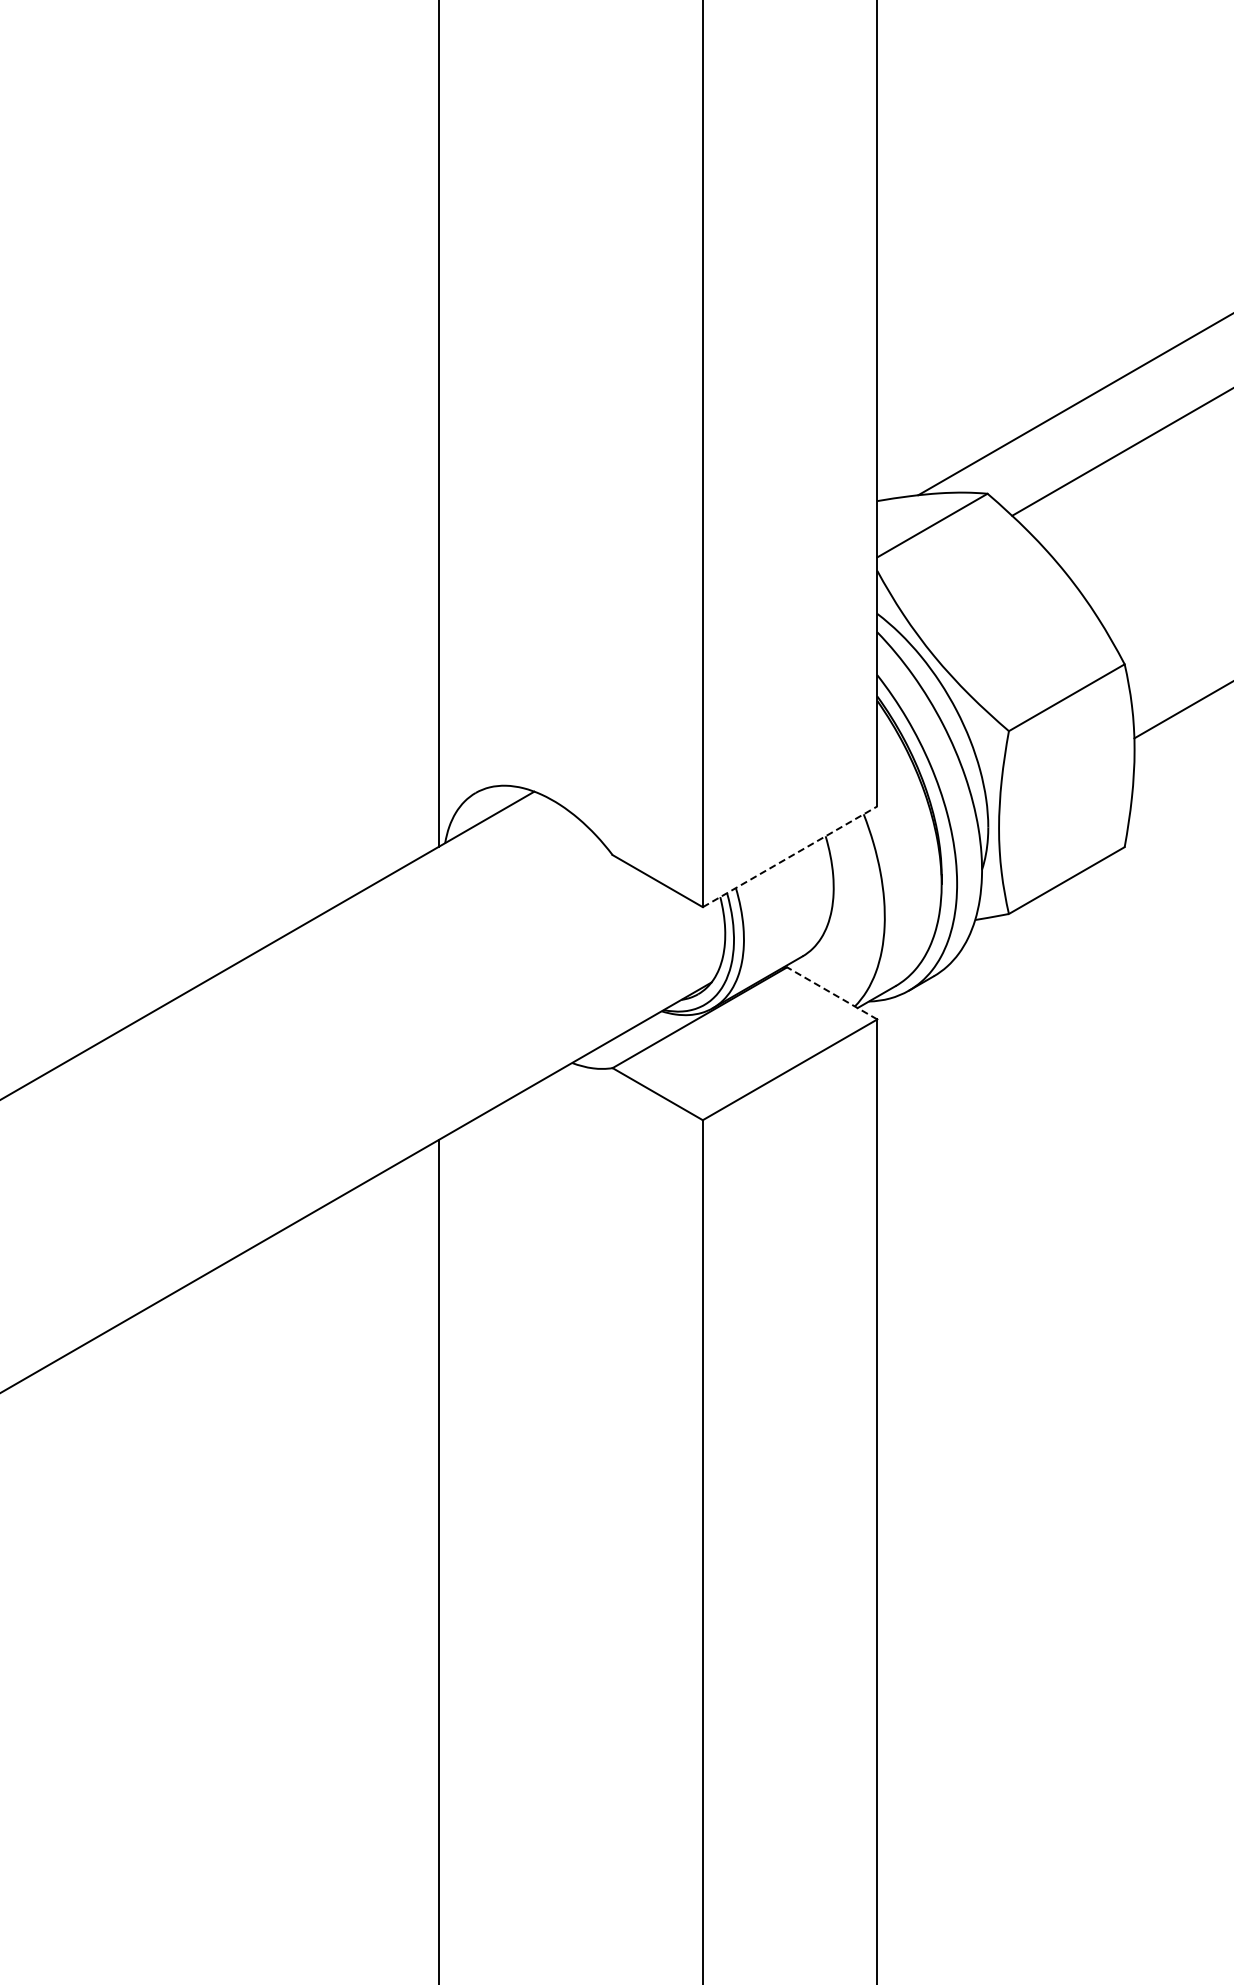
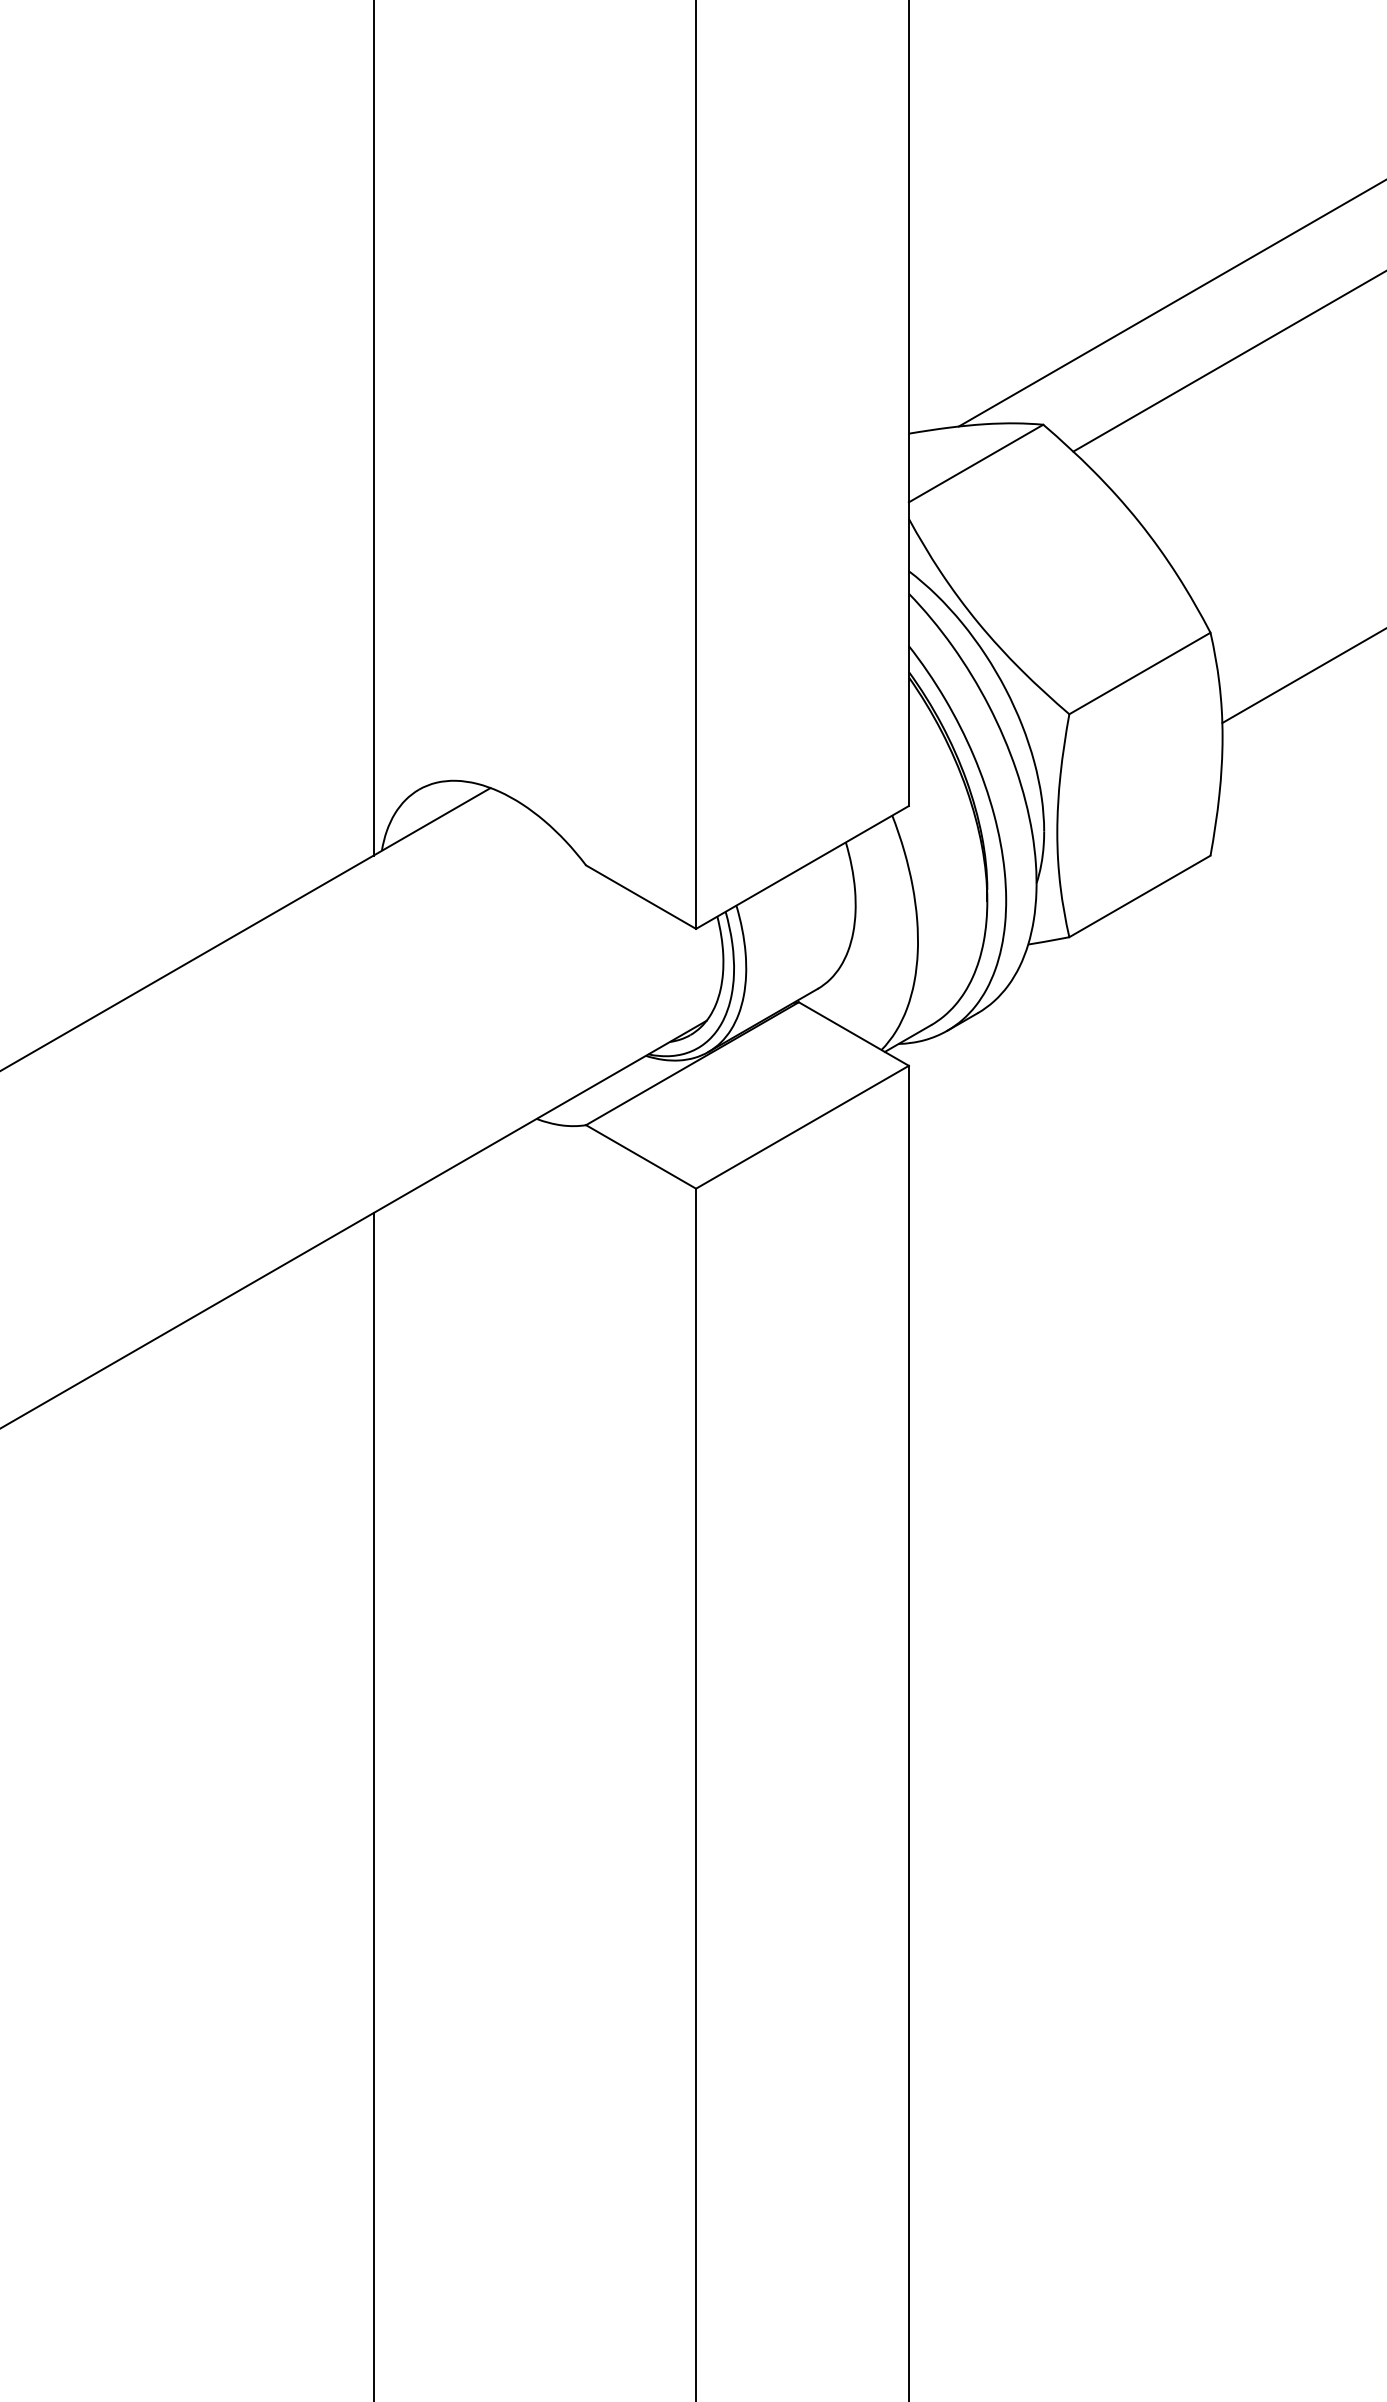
line: (790, 856) -> (802, 867), dashed -> solid
line: (831, 993) -> (852, 1034), dashed -> solid

